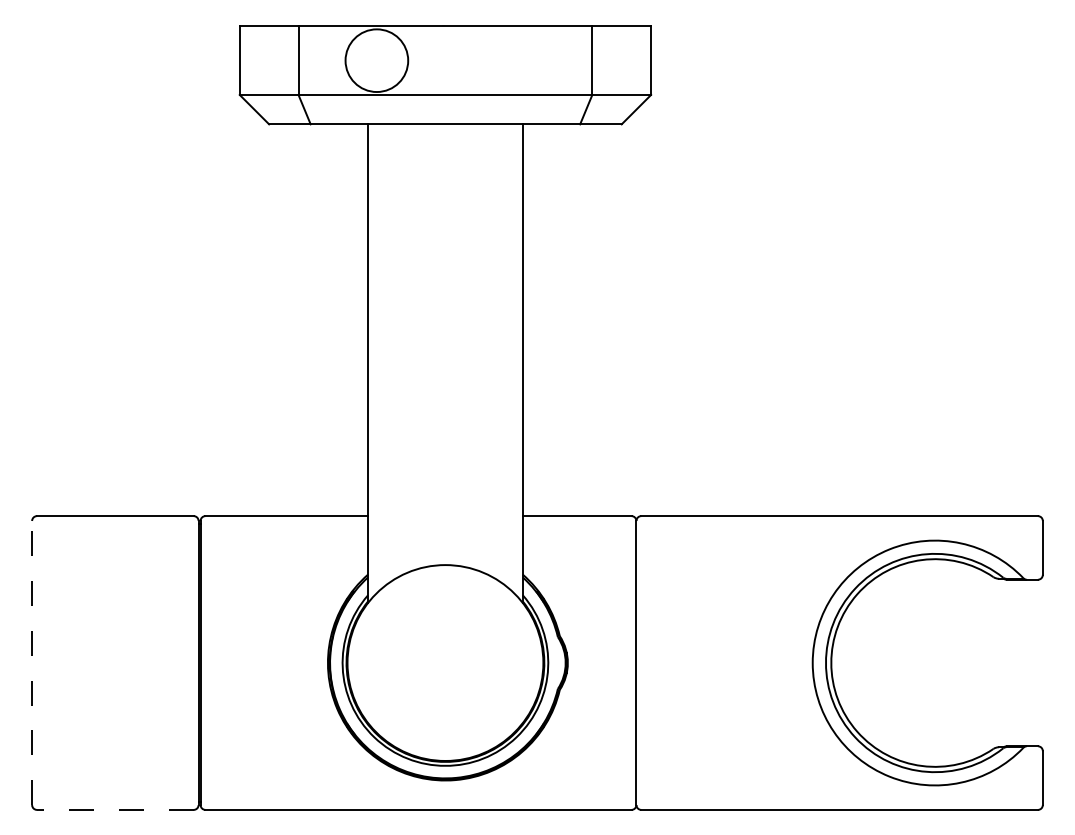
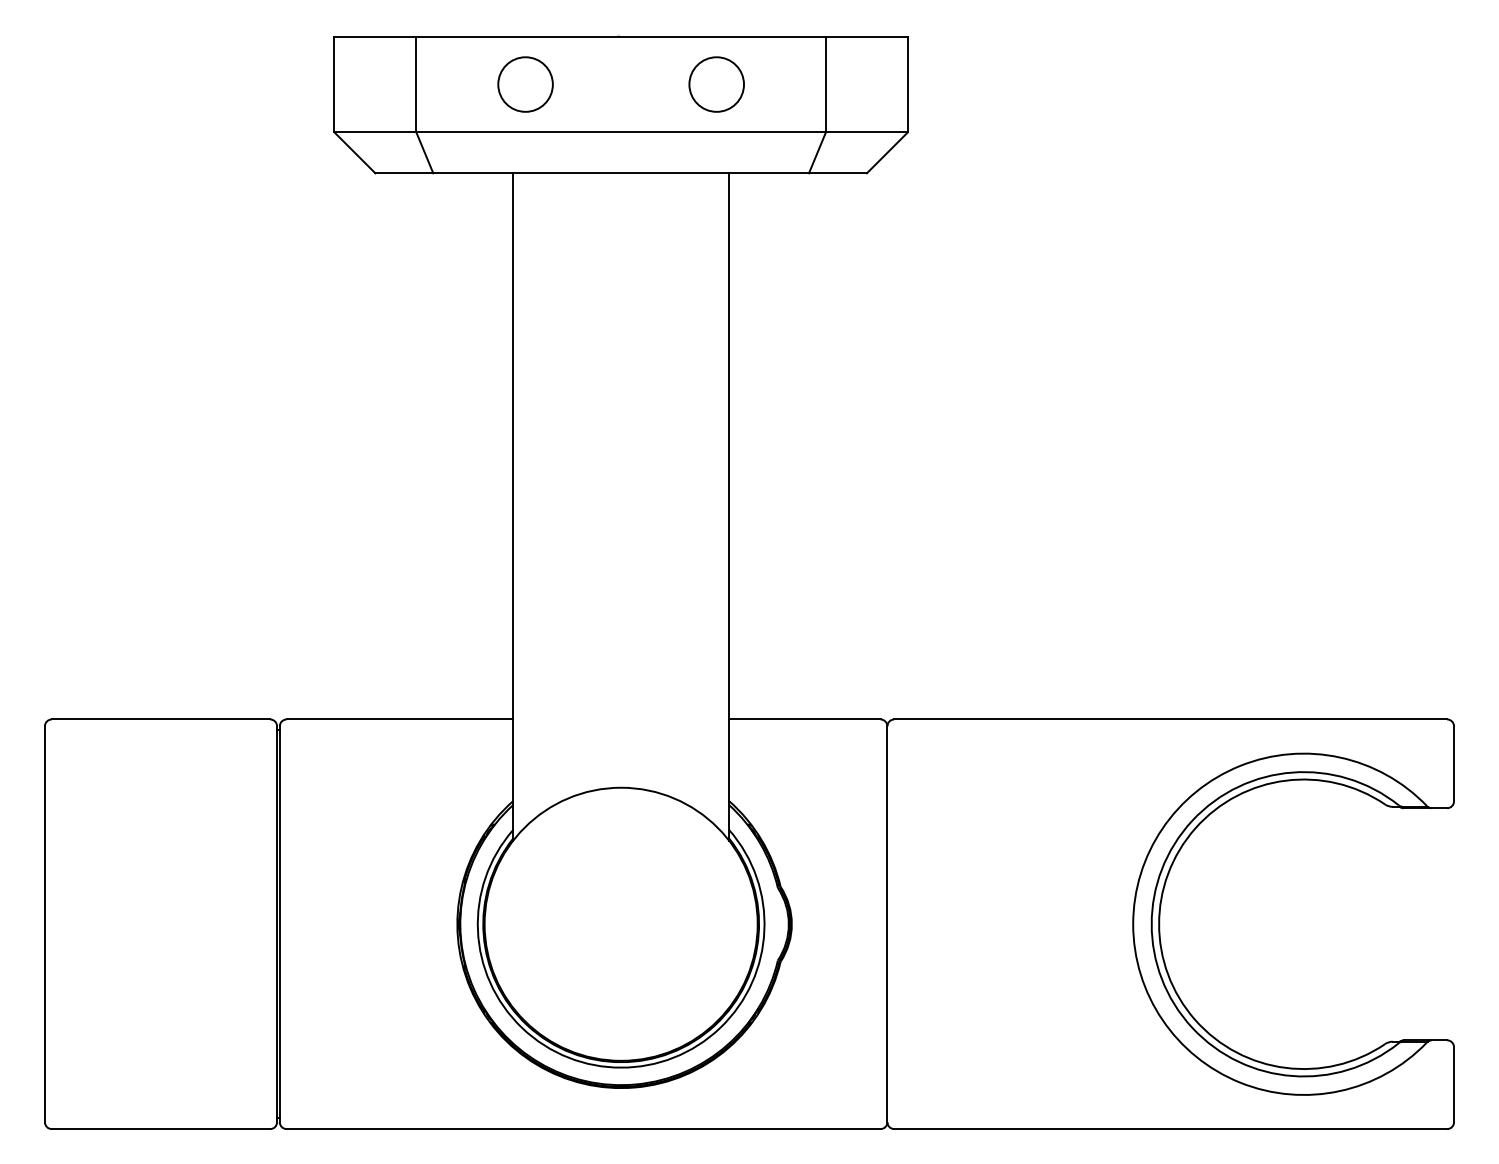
circle: (376, 60) -> (525, 84), size x0.62
circle: (513, 60) -> (716, 84), added
line: (31, 663) -> (44, 924), dashed -> solid
line: (115, 810) -> (160, 1129), dashed -> solid

